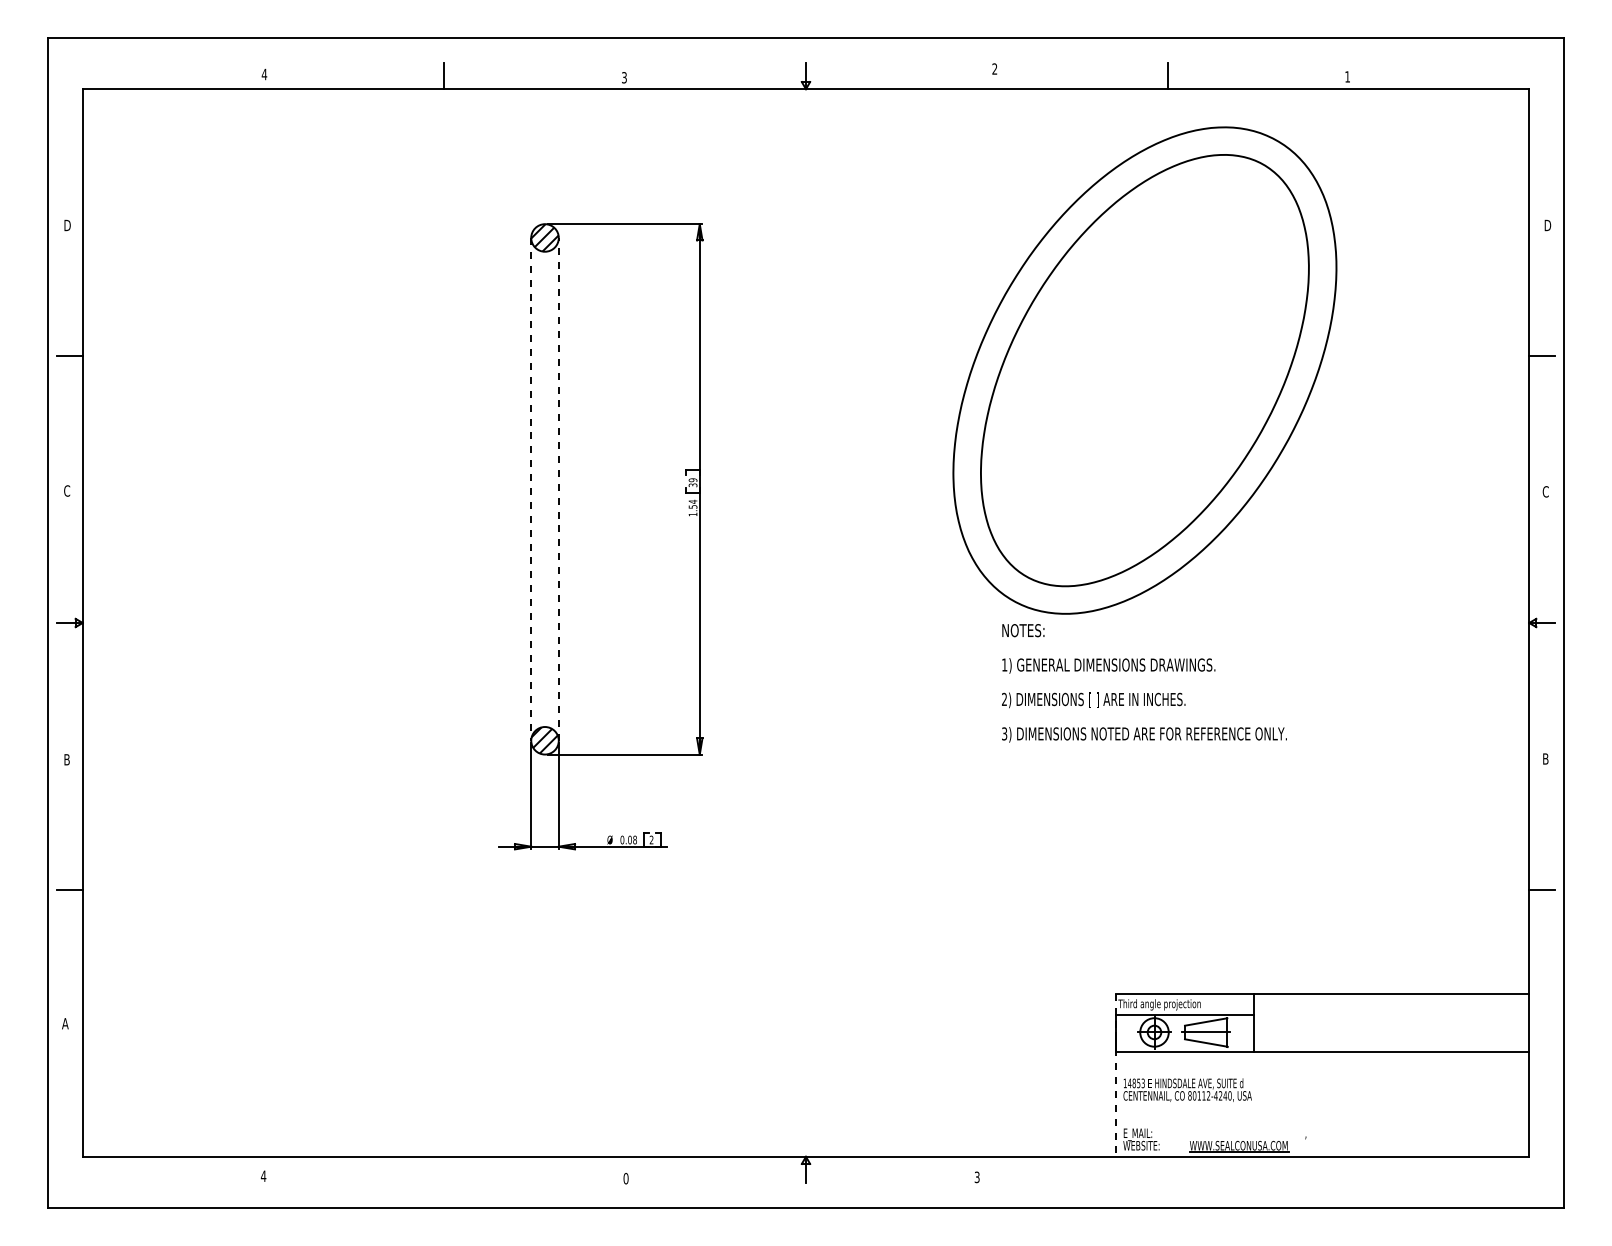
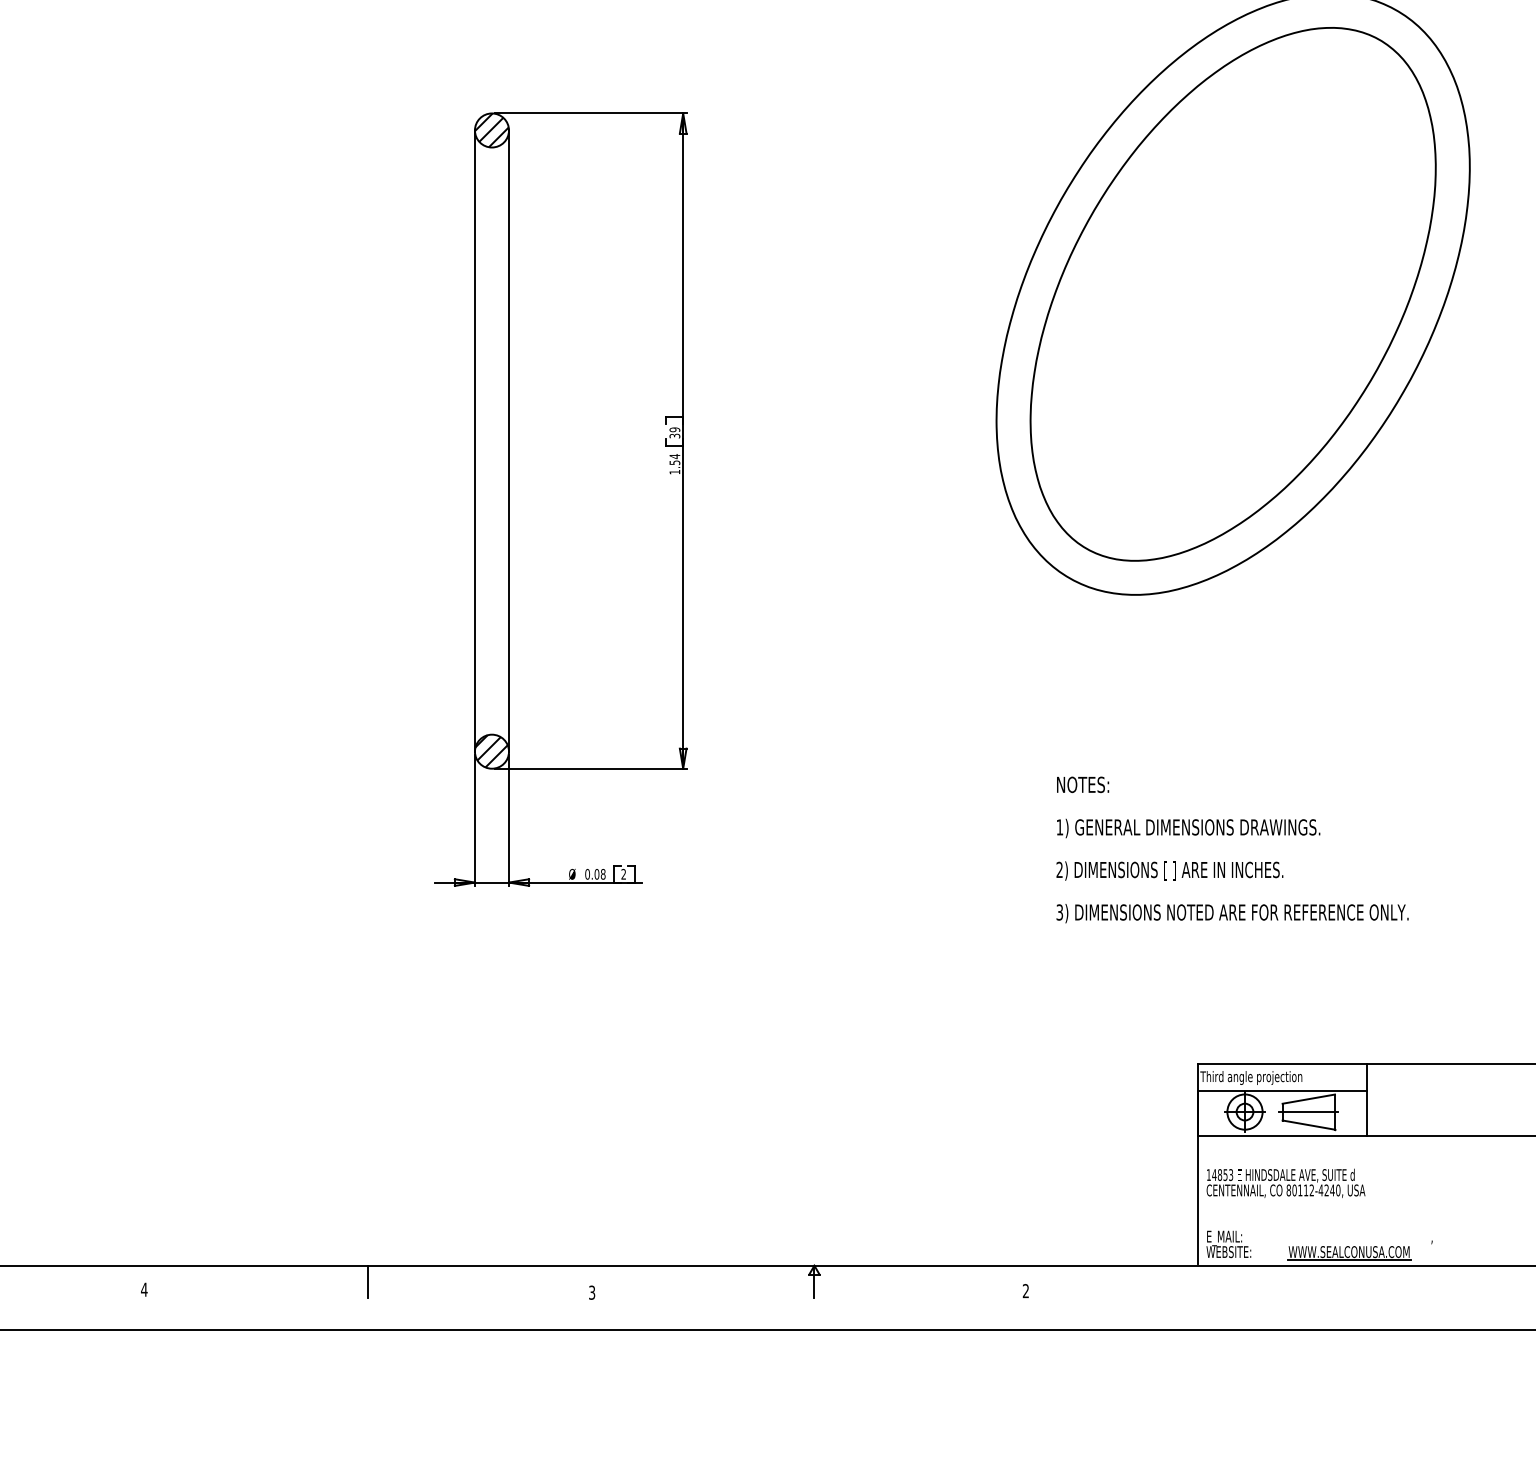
line: (558, 488) -> (508, 440), dashed -> solid
line: (531, 489) -> (475, 441), dashed -> solid
text: (1144, 683) -> (1232, 850), moved
line: (1116, 1074) -> (1198, 1164), dashed -> solid
line: (444, 1169) -> (367, 1281), added
text: (976, 1177) -> (1025, 1291), 3 -> 2
text: (625, 1178) -> (591, 1292), 0 -> 3

